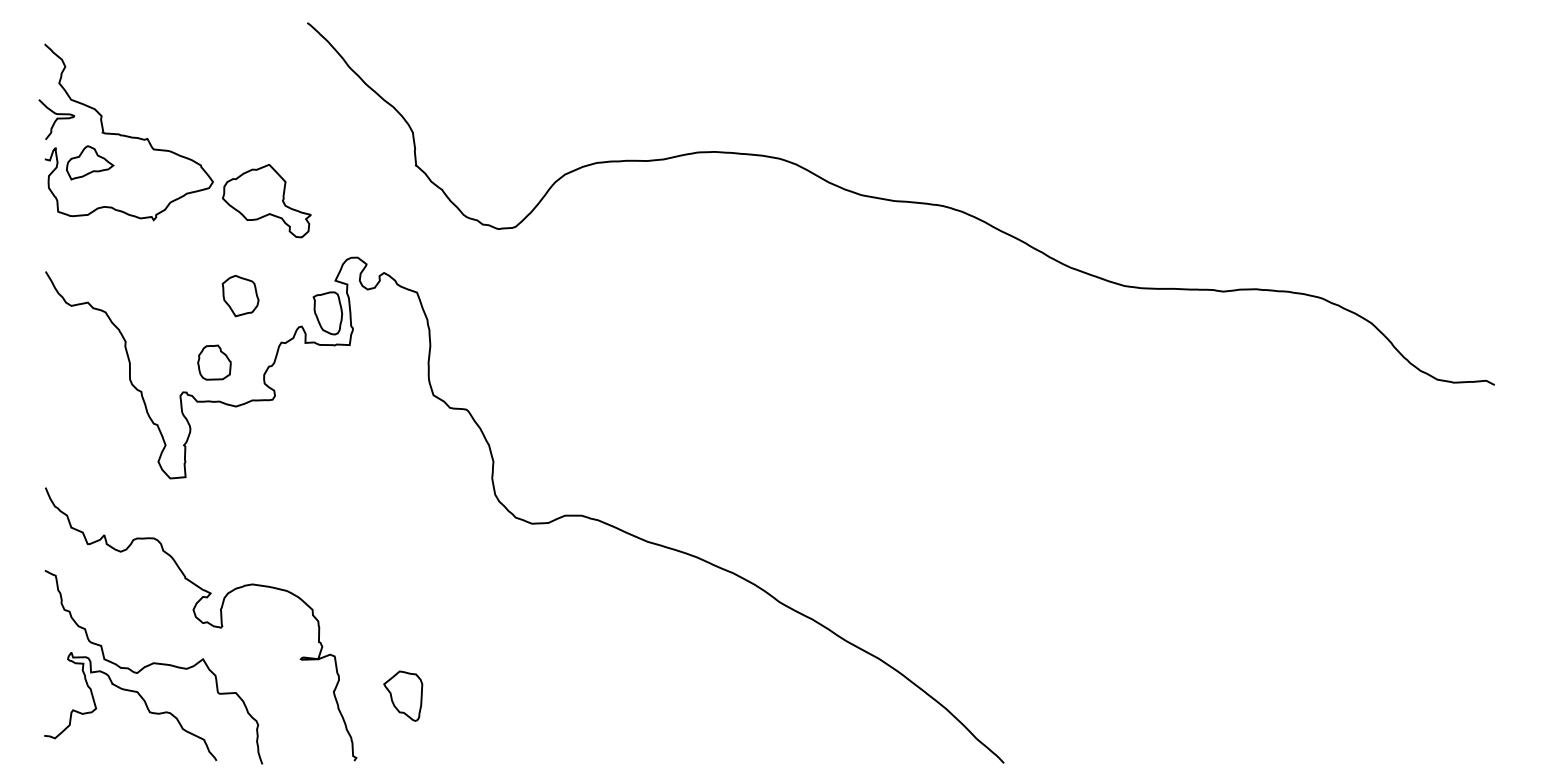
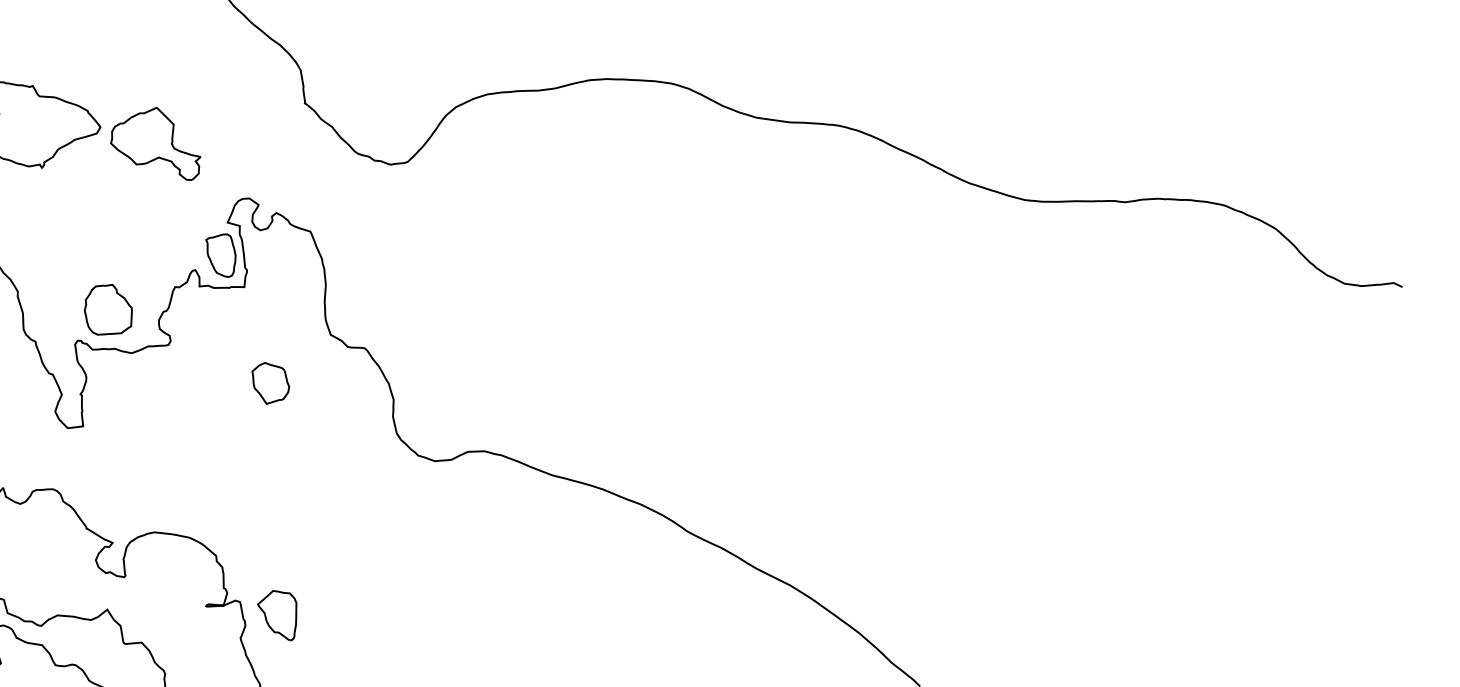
part: (240, 295) -> (270, 382), moved
part: (214, 362) -> (108, 309), size x1.43
part: (403, 695) -> (277, 615), moved

